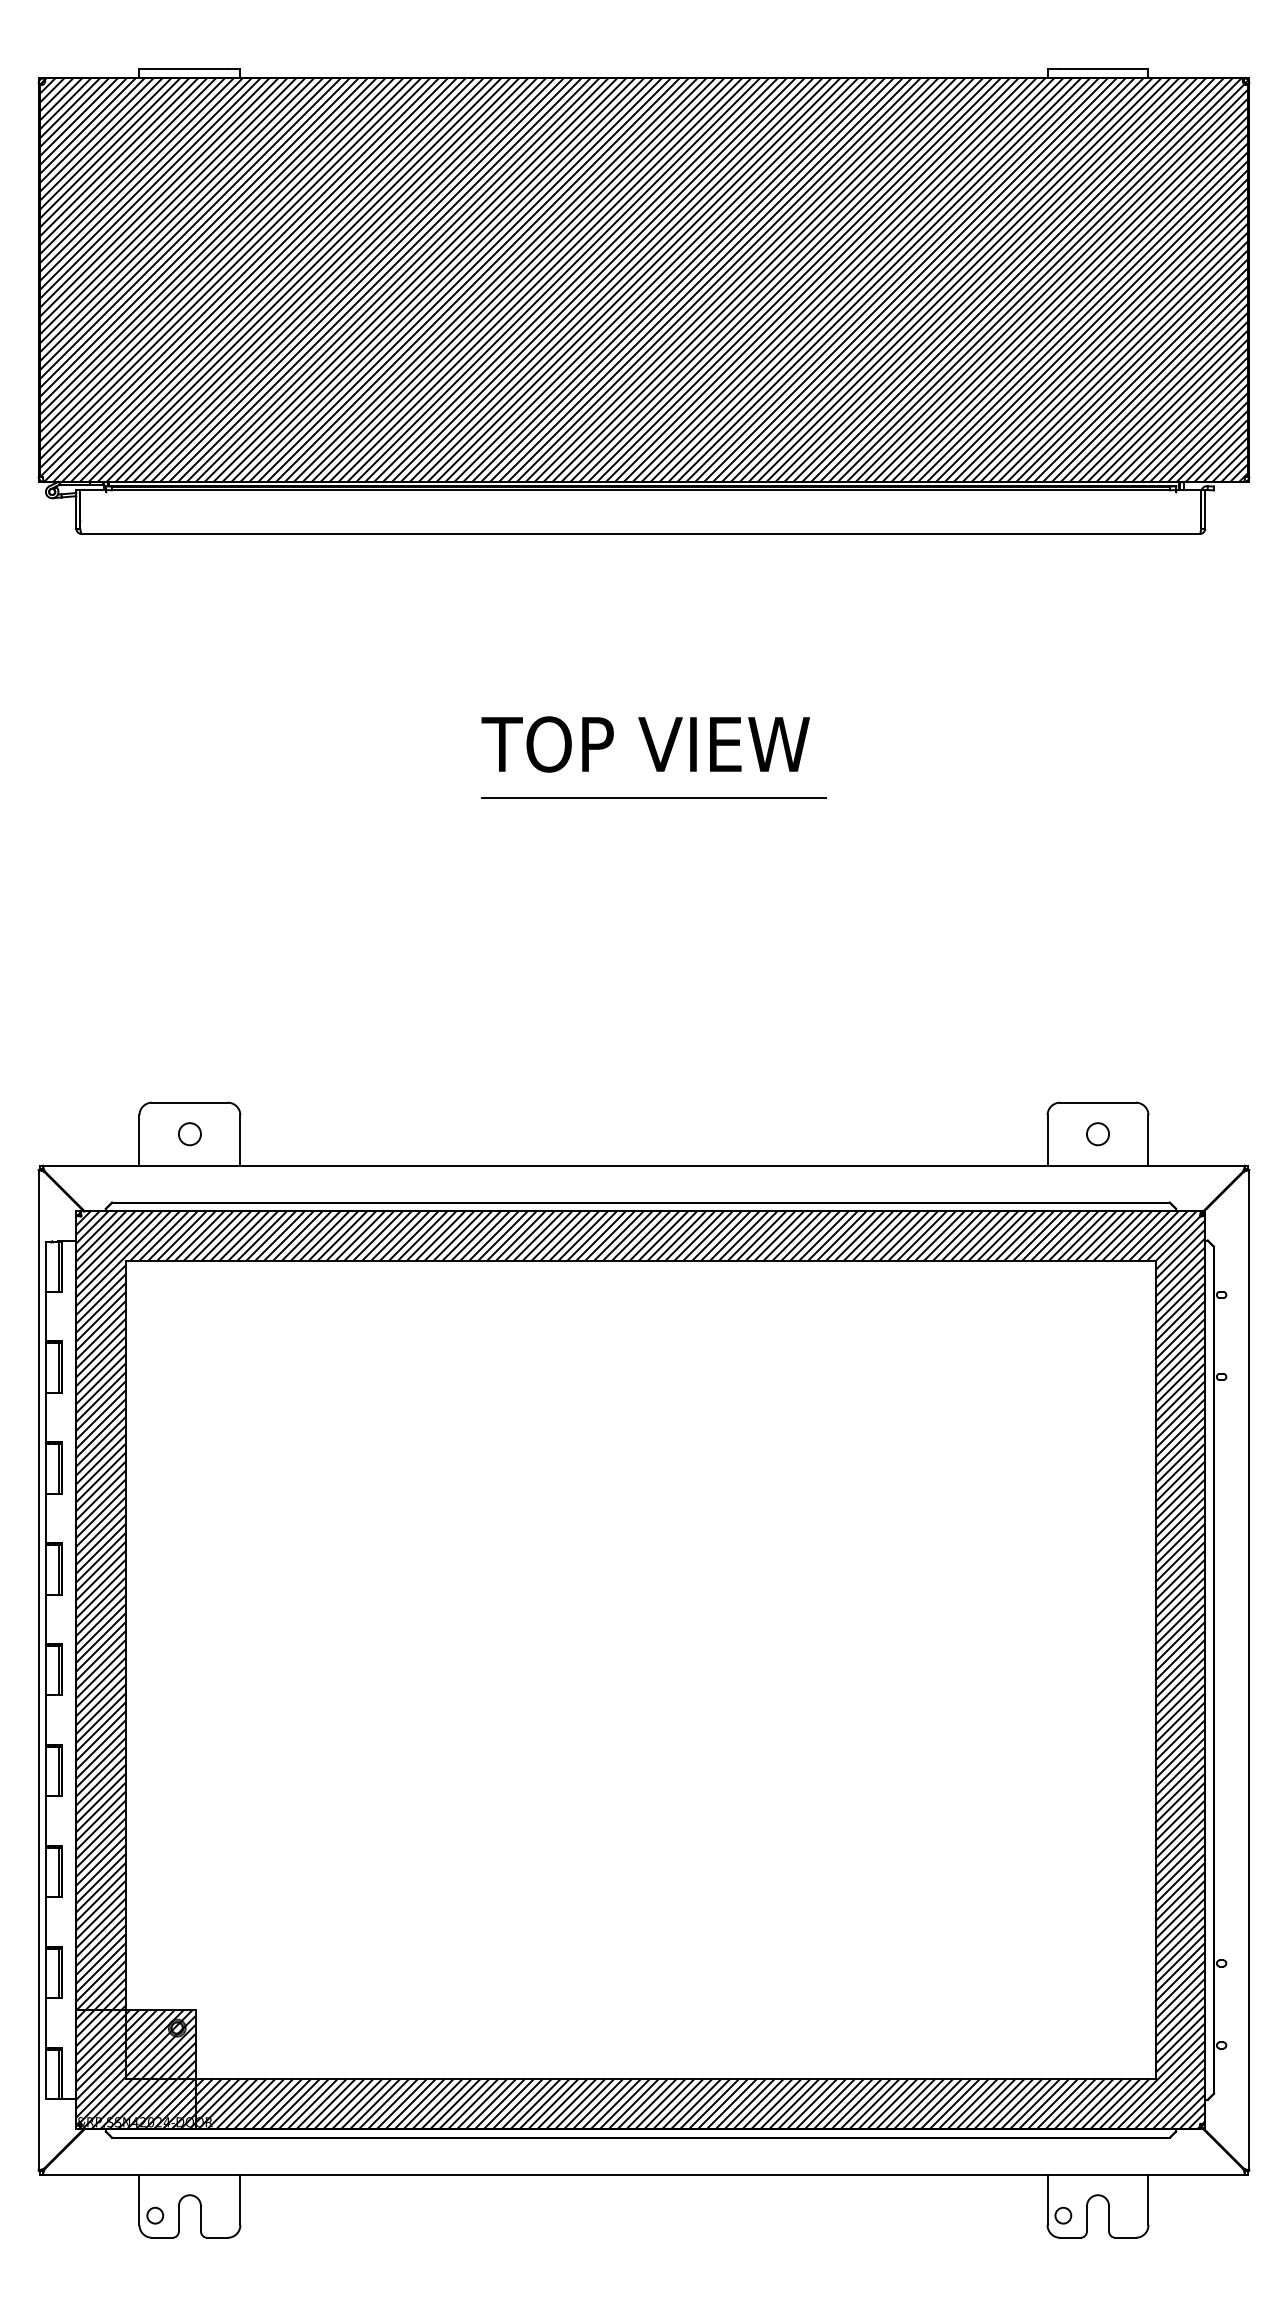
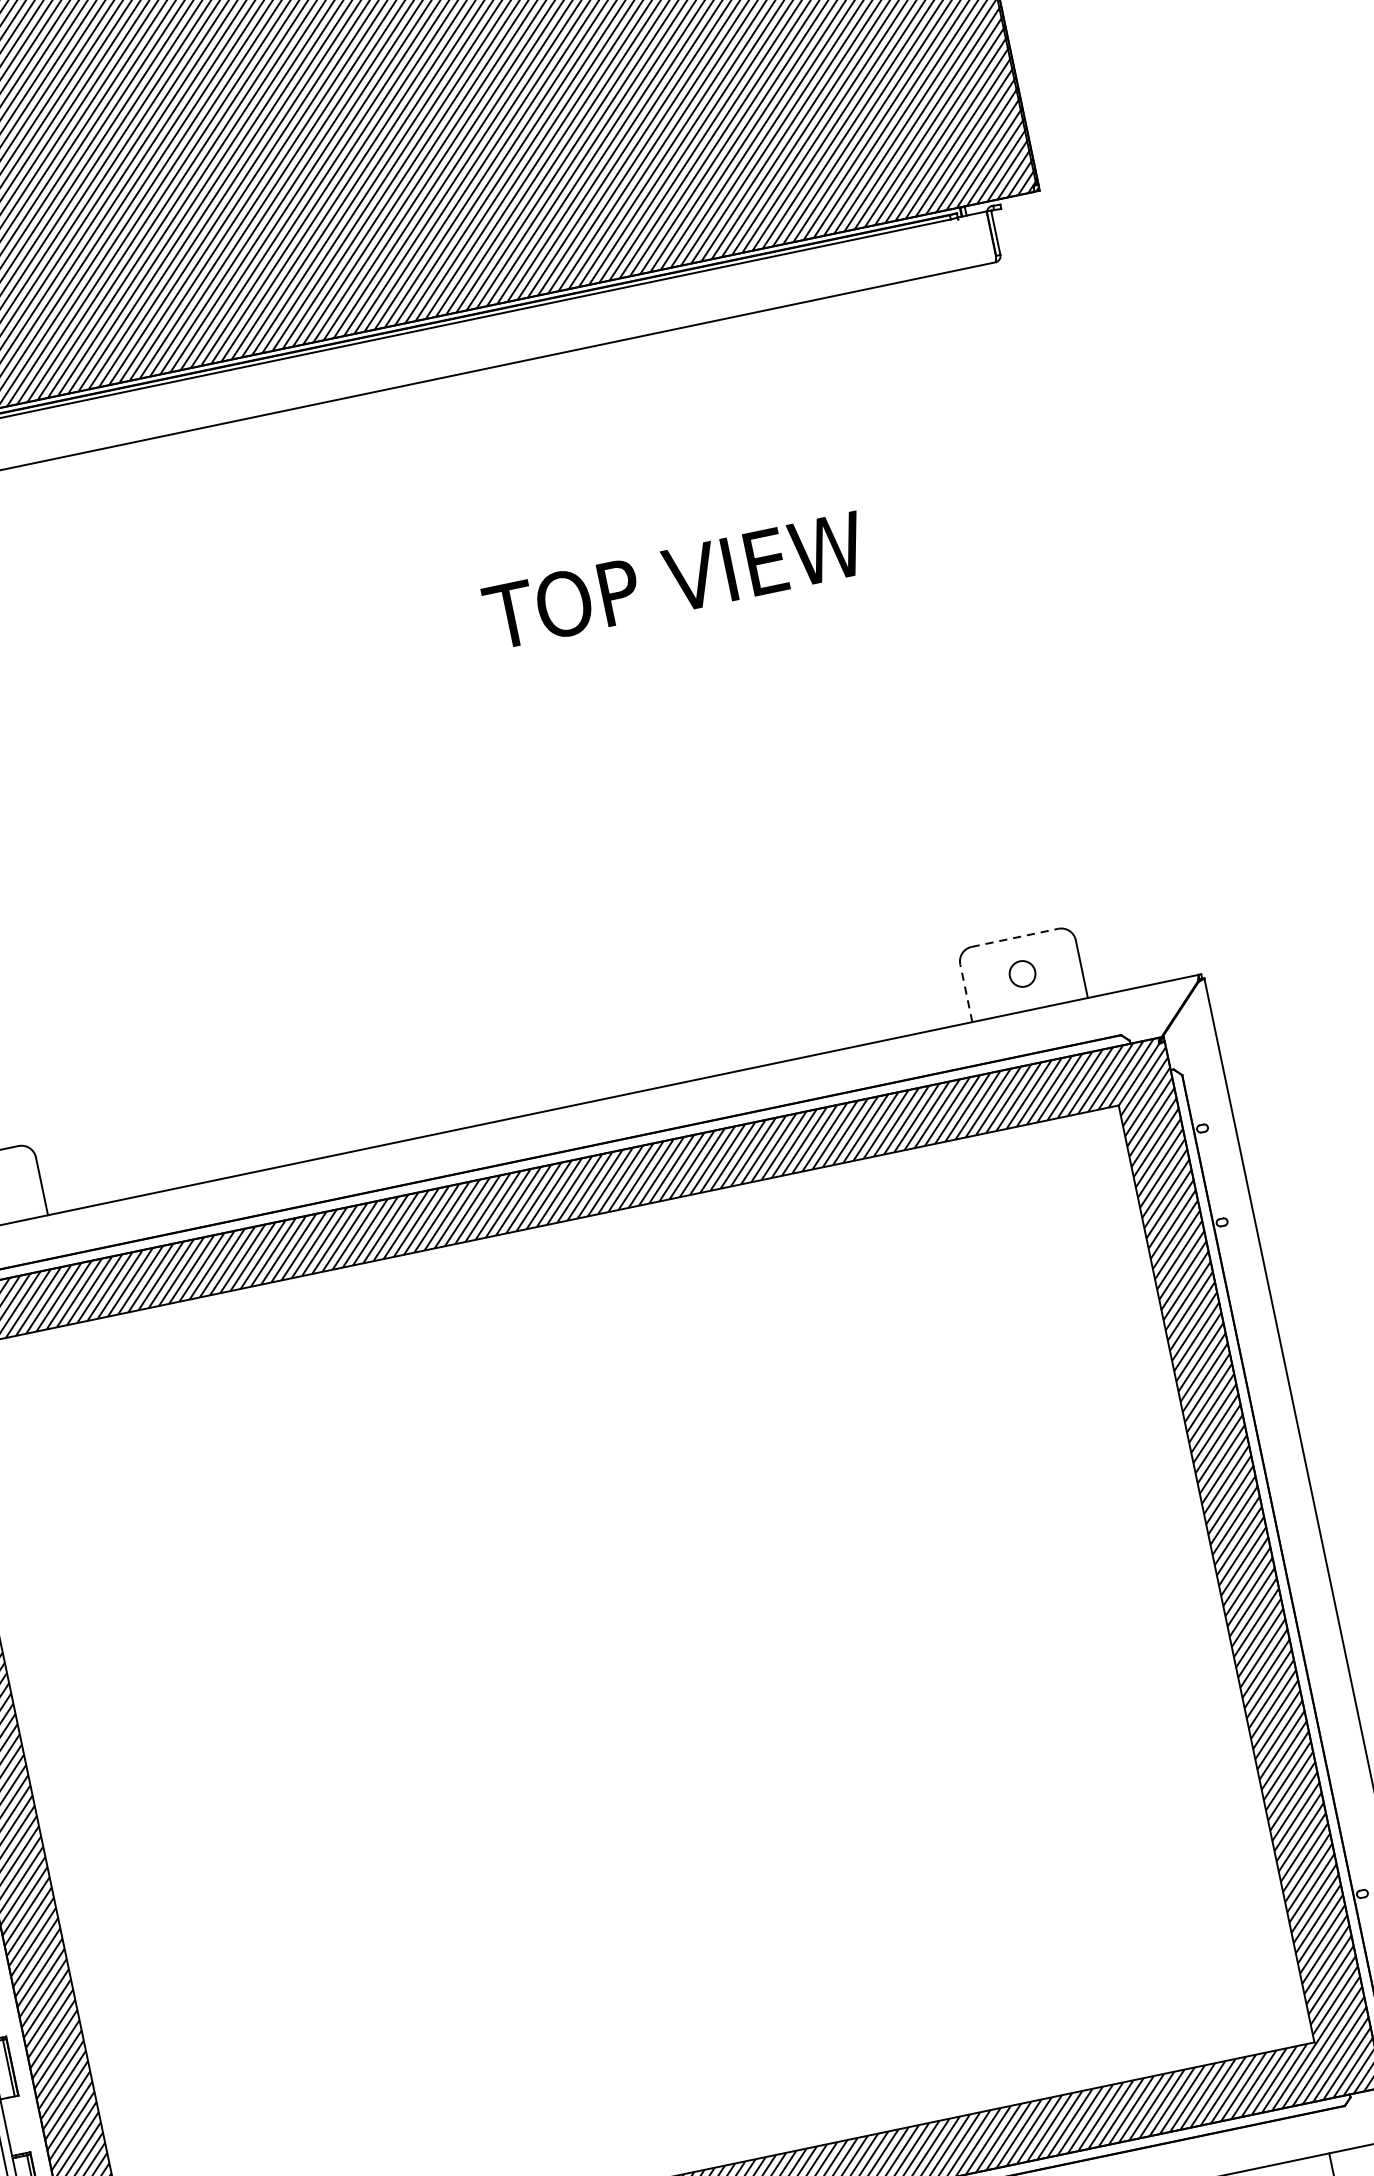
text: (645, 744) -> (674, 580), moved
line: (653, 797) -> (432, 694), removed
line: (1098, 1102) -> (1015, 937), solid -> dashed
line: (1047, 1140) -> (966, 993), solid -> dashed

